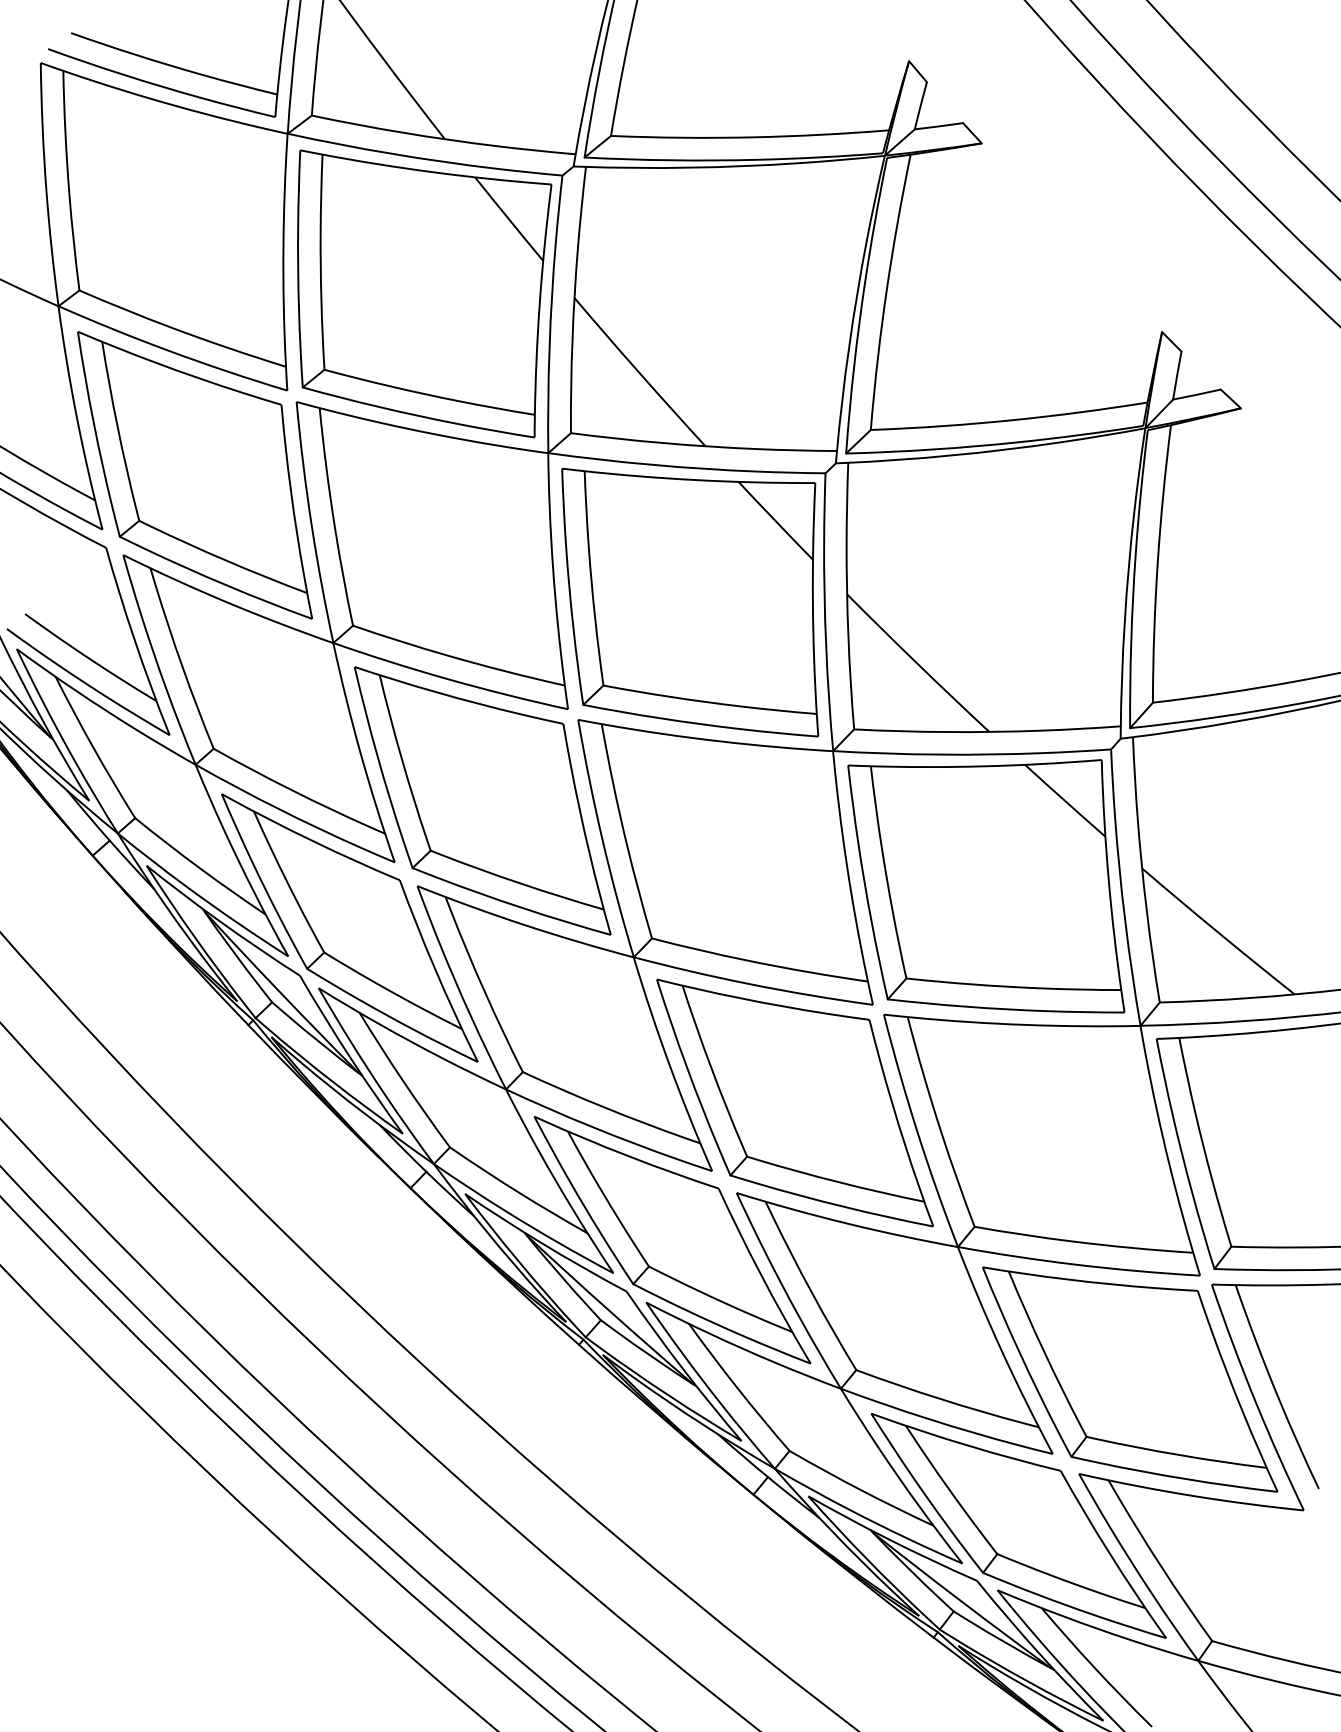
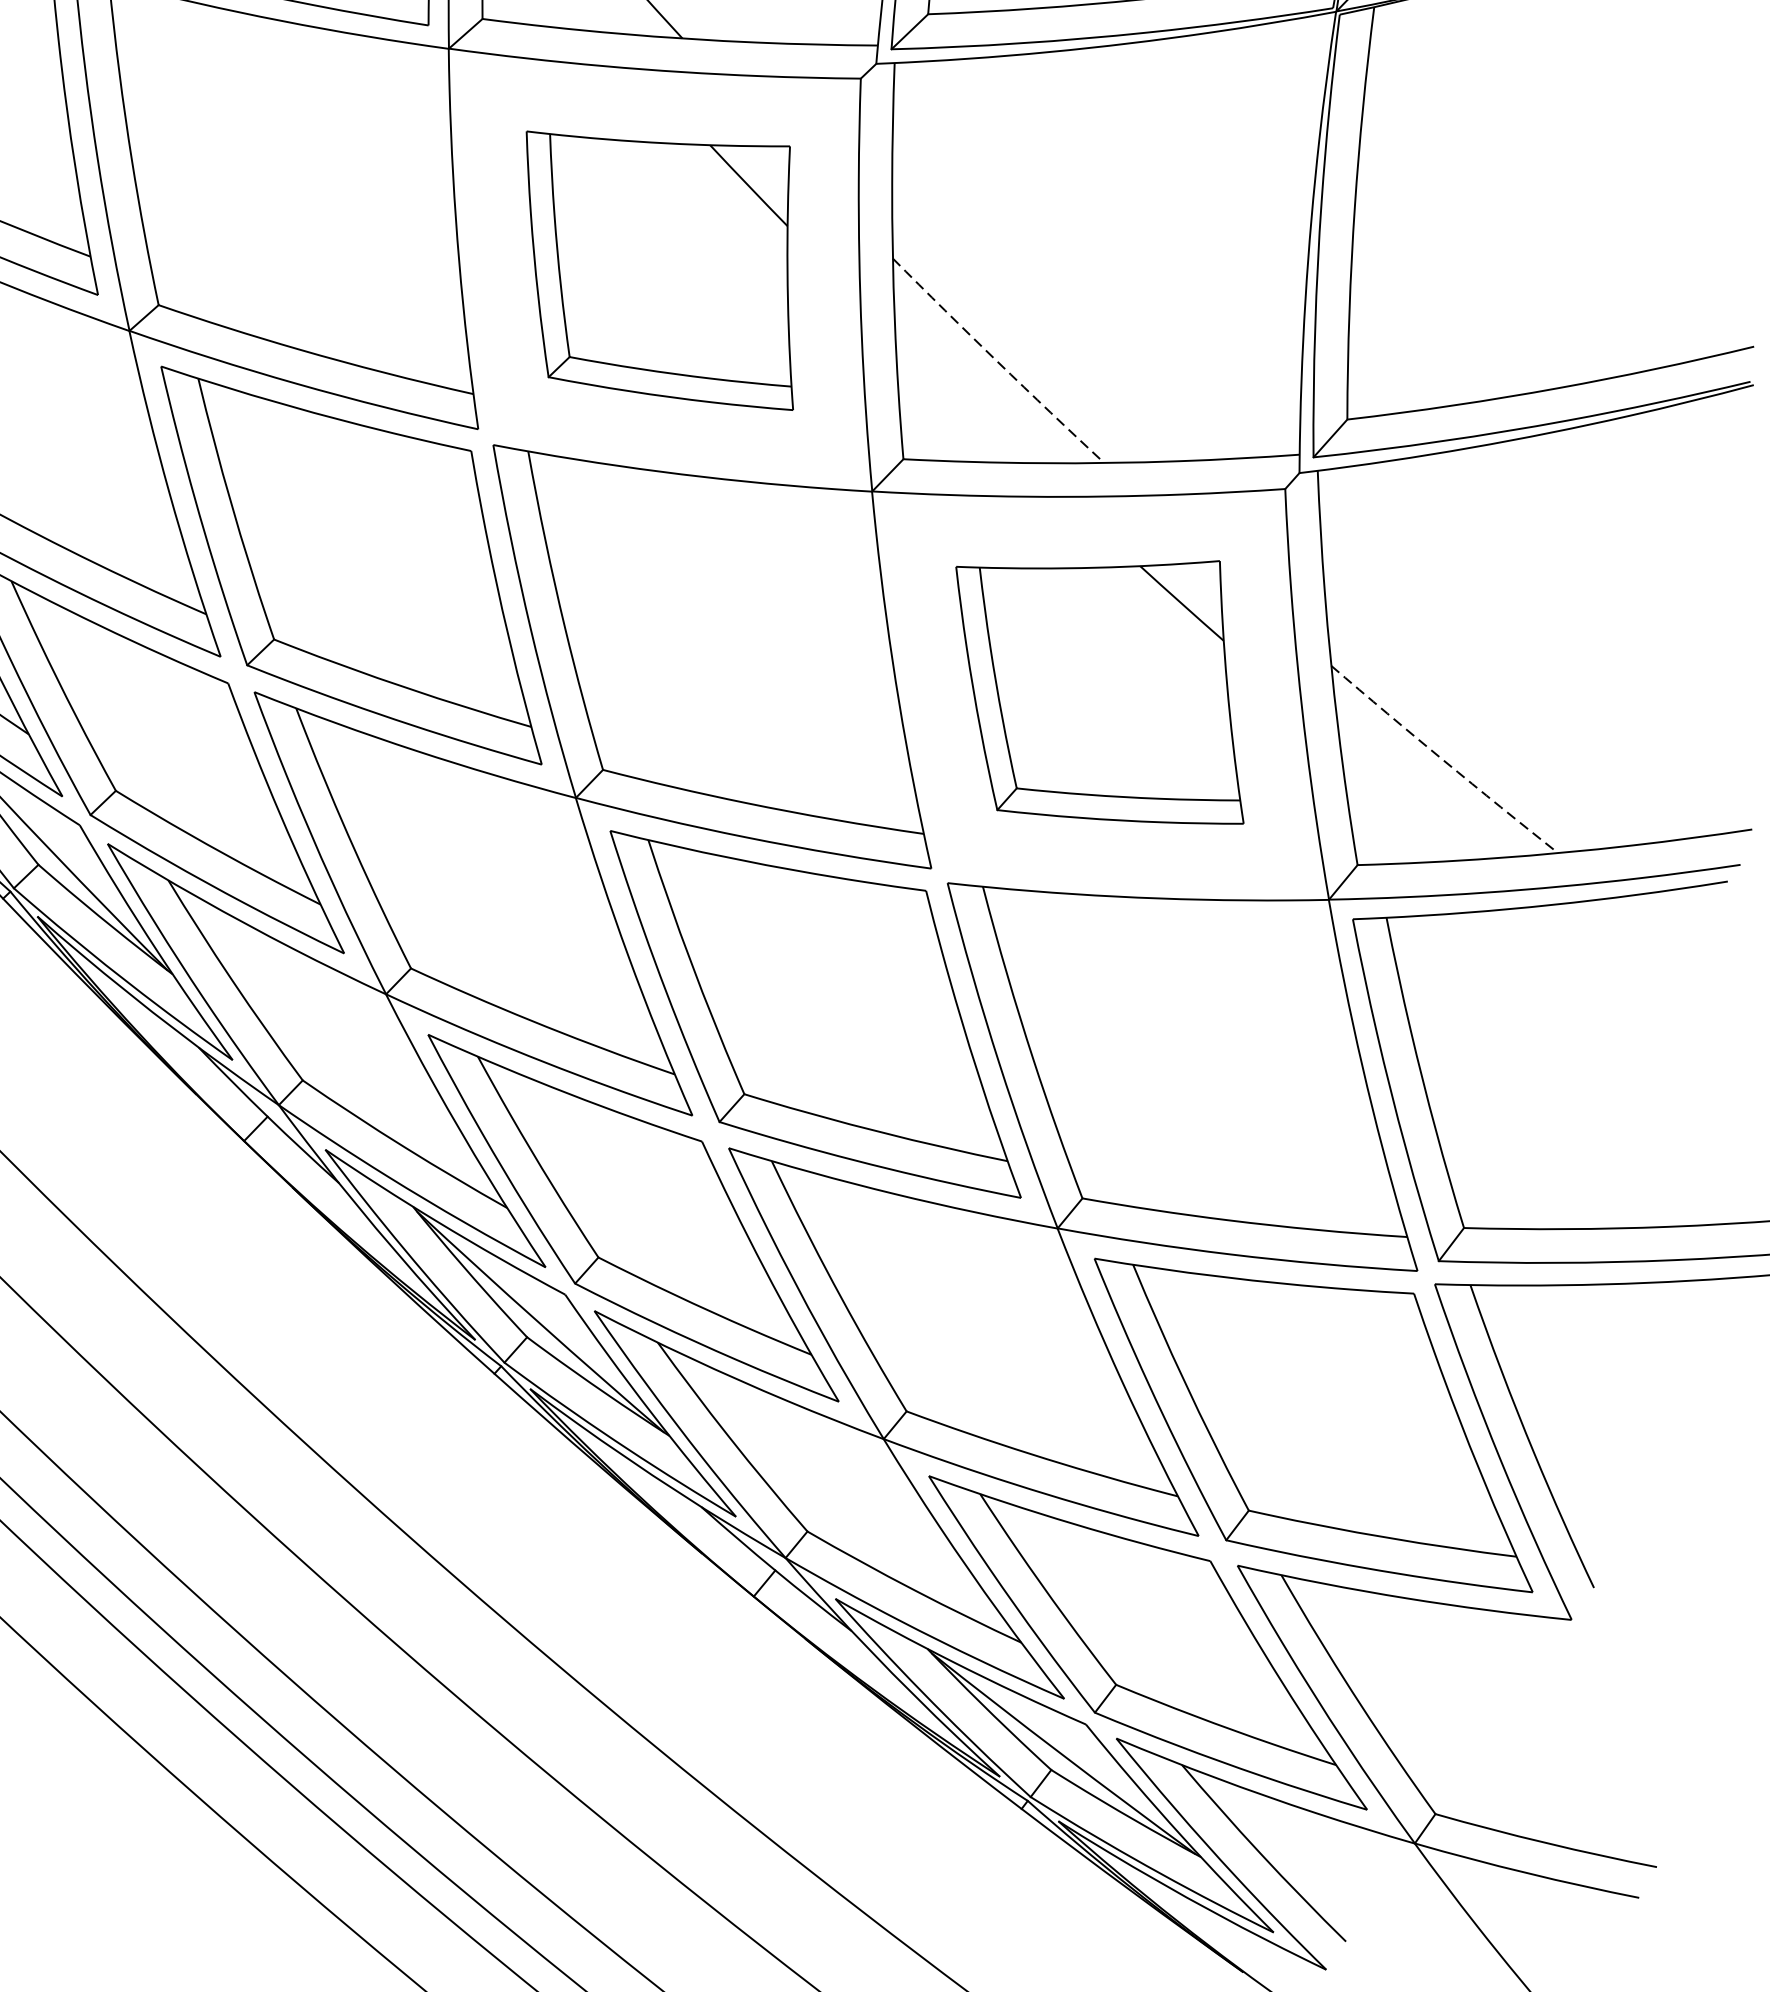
part: (690, 602) -> (660, 270), size x0.7
arc: (917, 663) -> (997, 361), solid -> dashed
part: (986, 886) -> (1100, 692), size x0.7
arc: (1217, 932) -> (1443, 761), solid -> dashed

